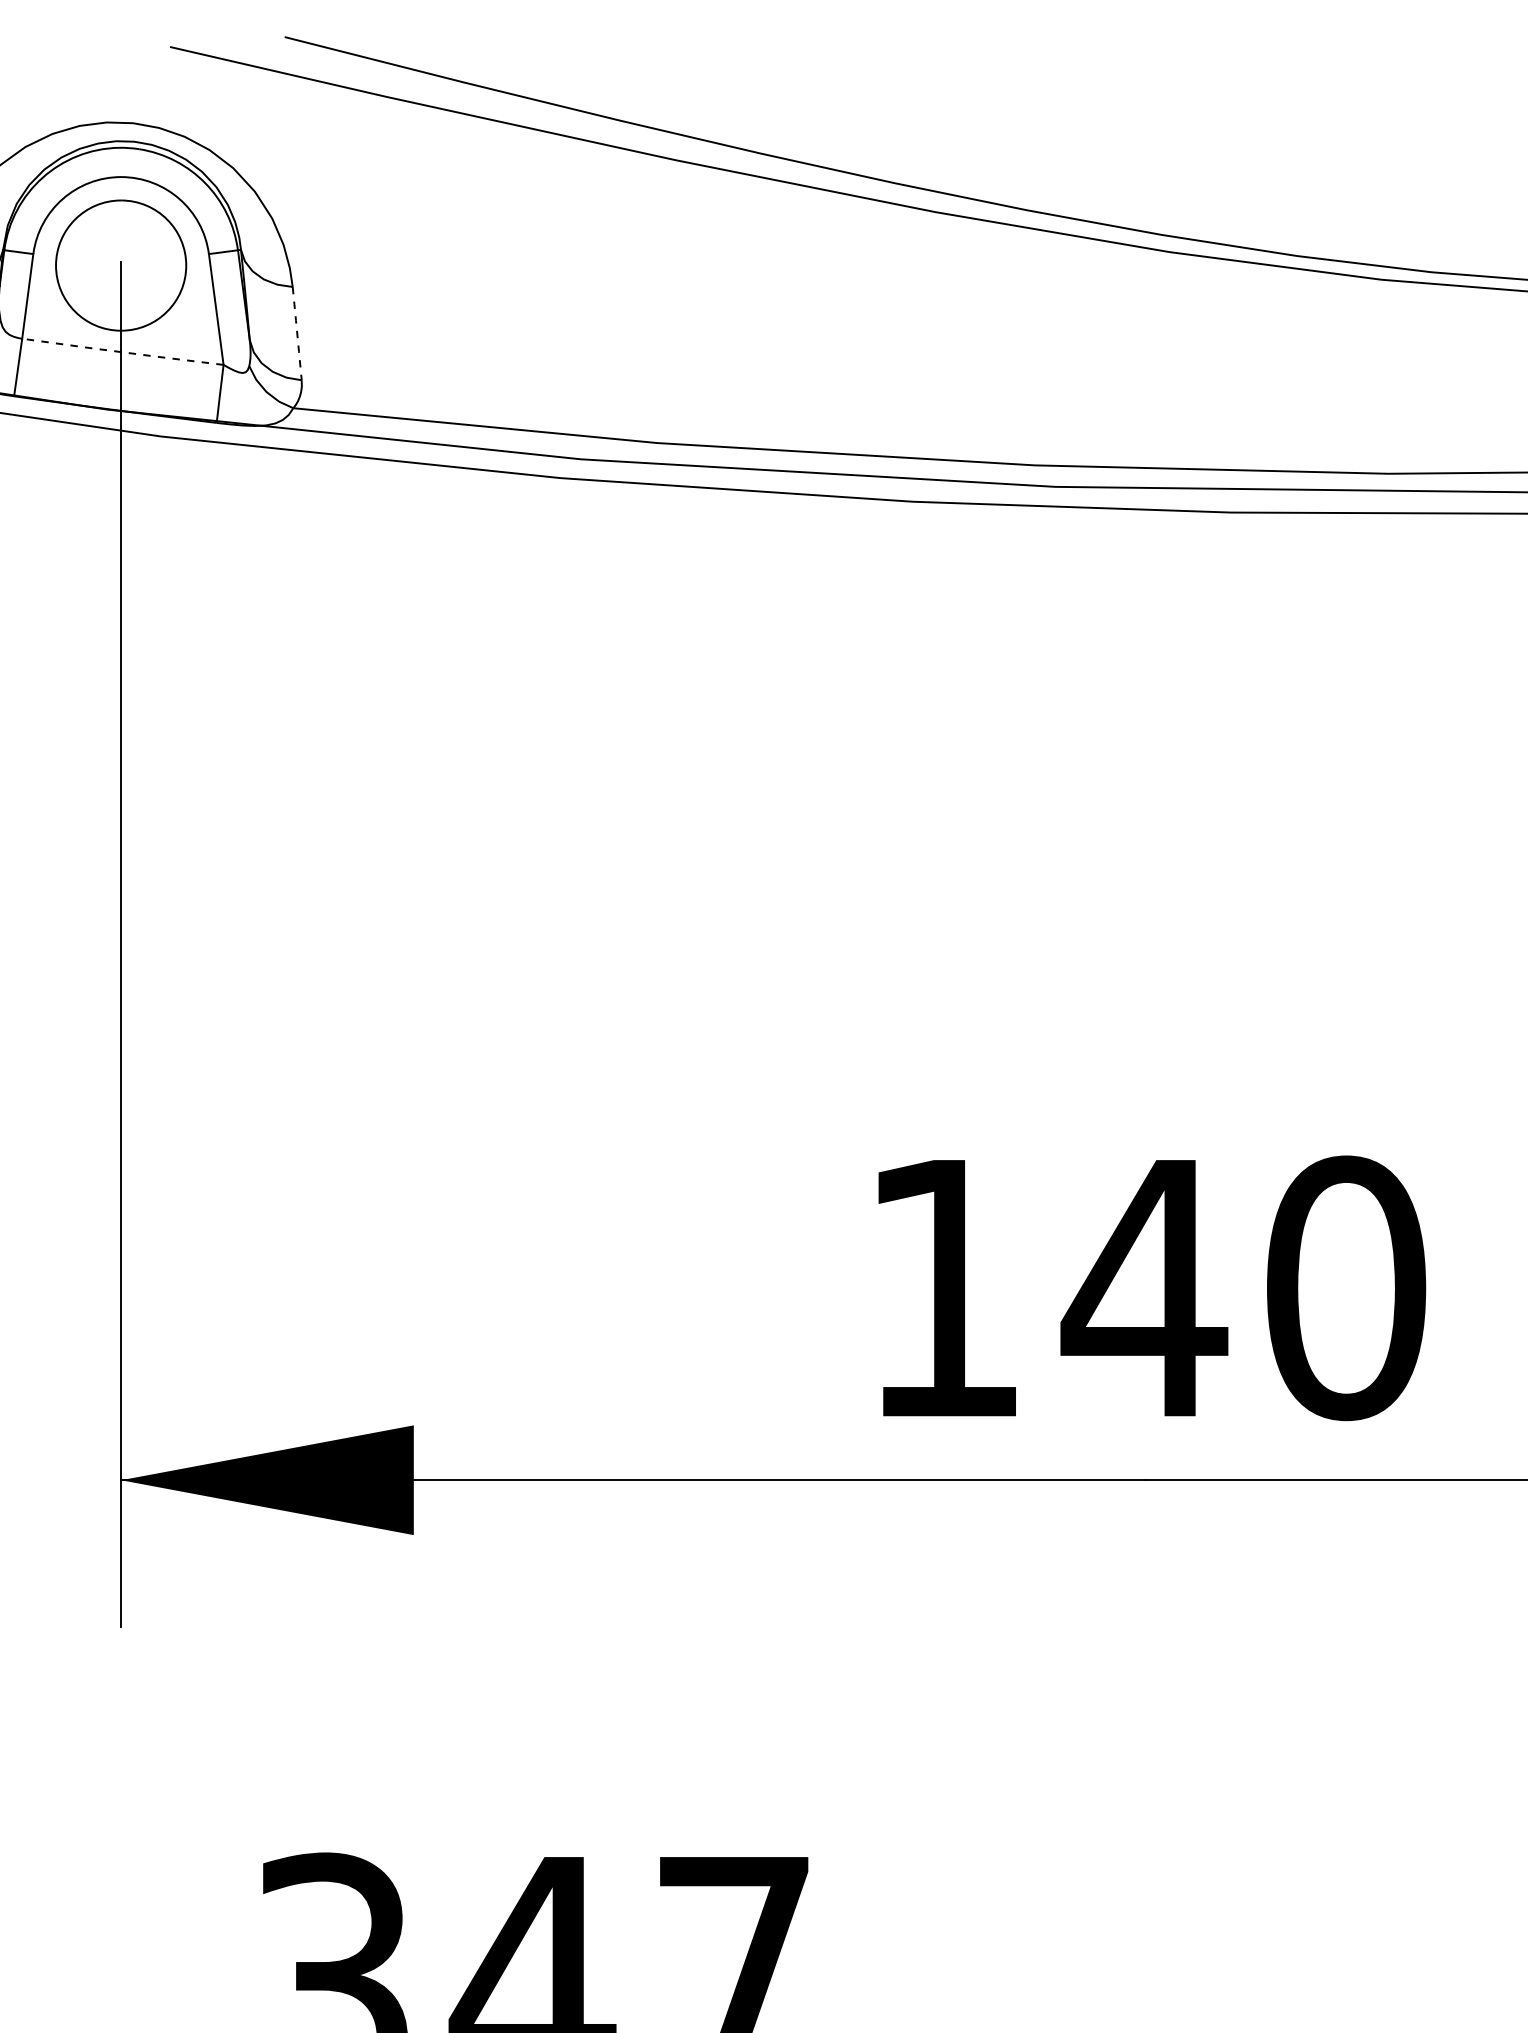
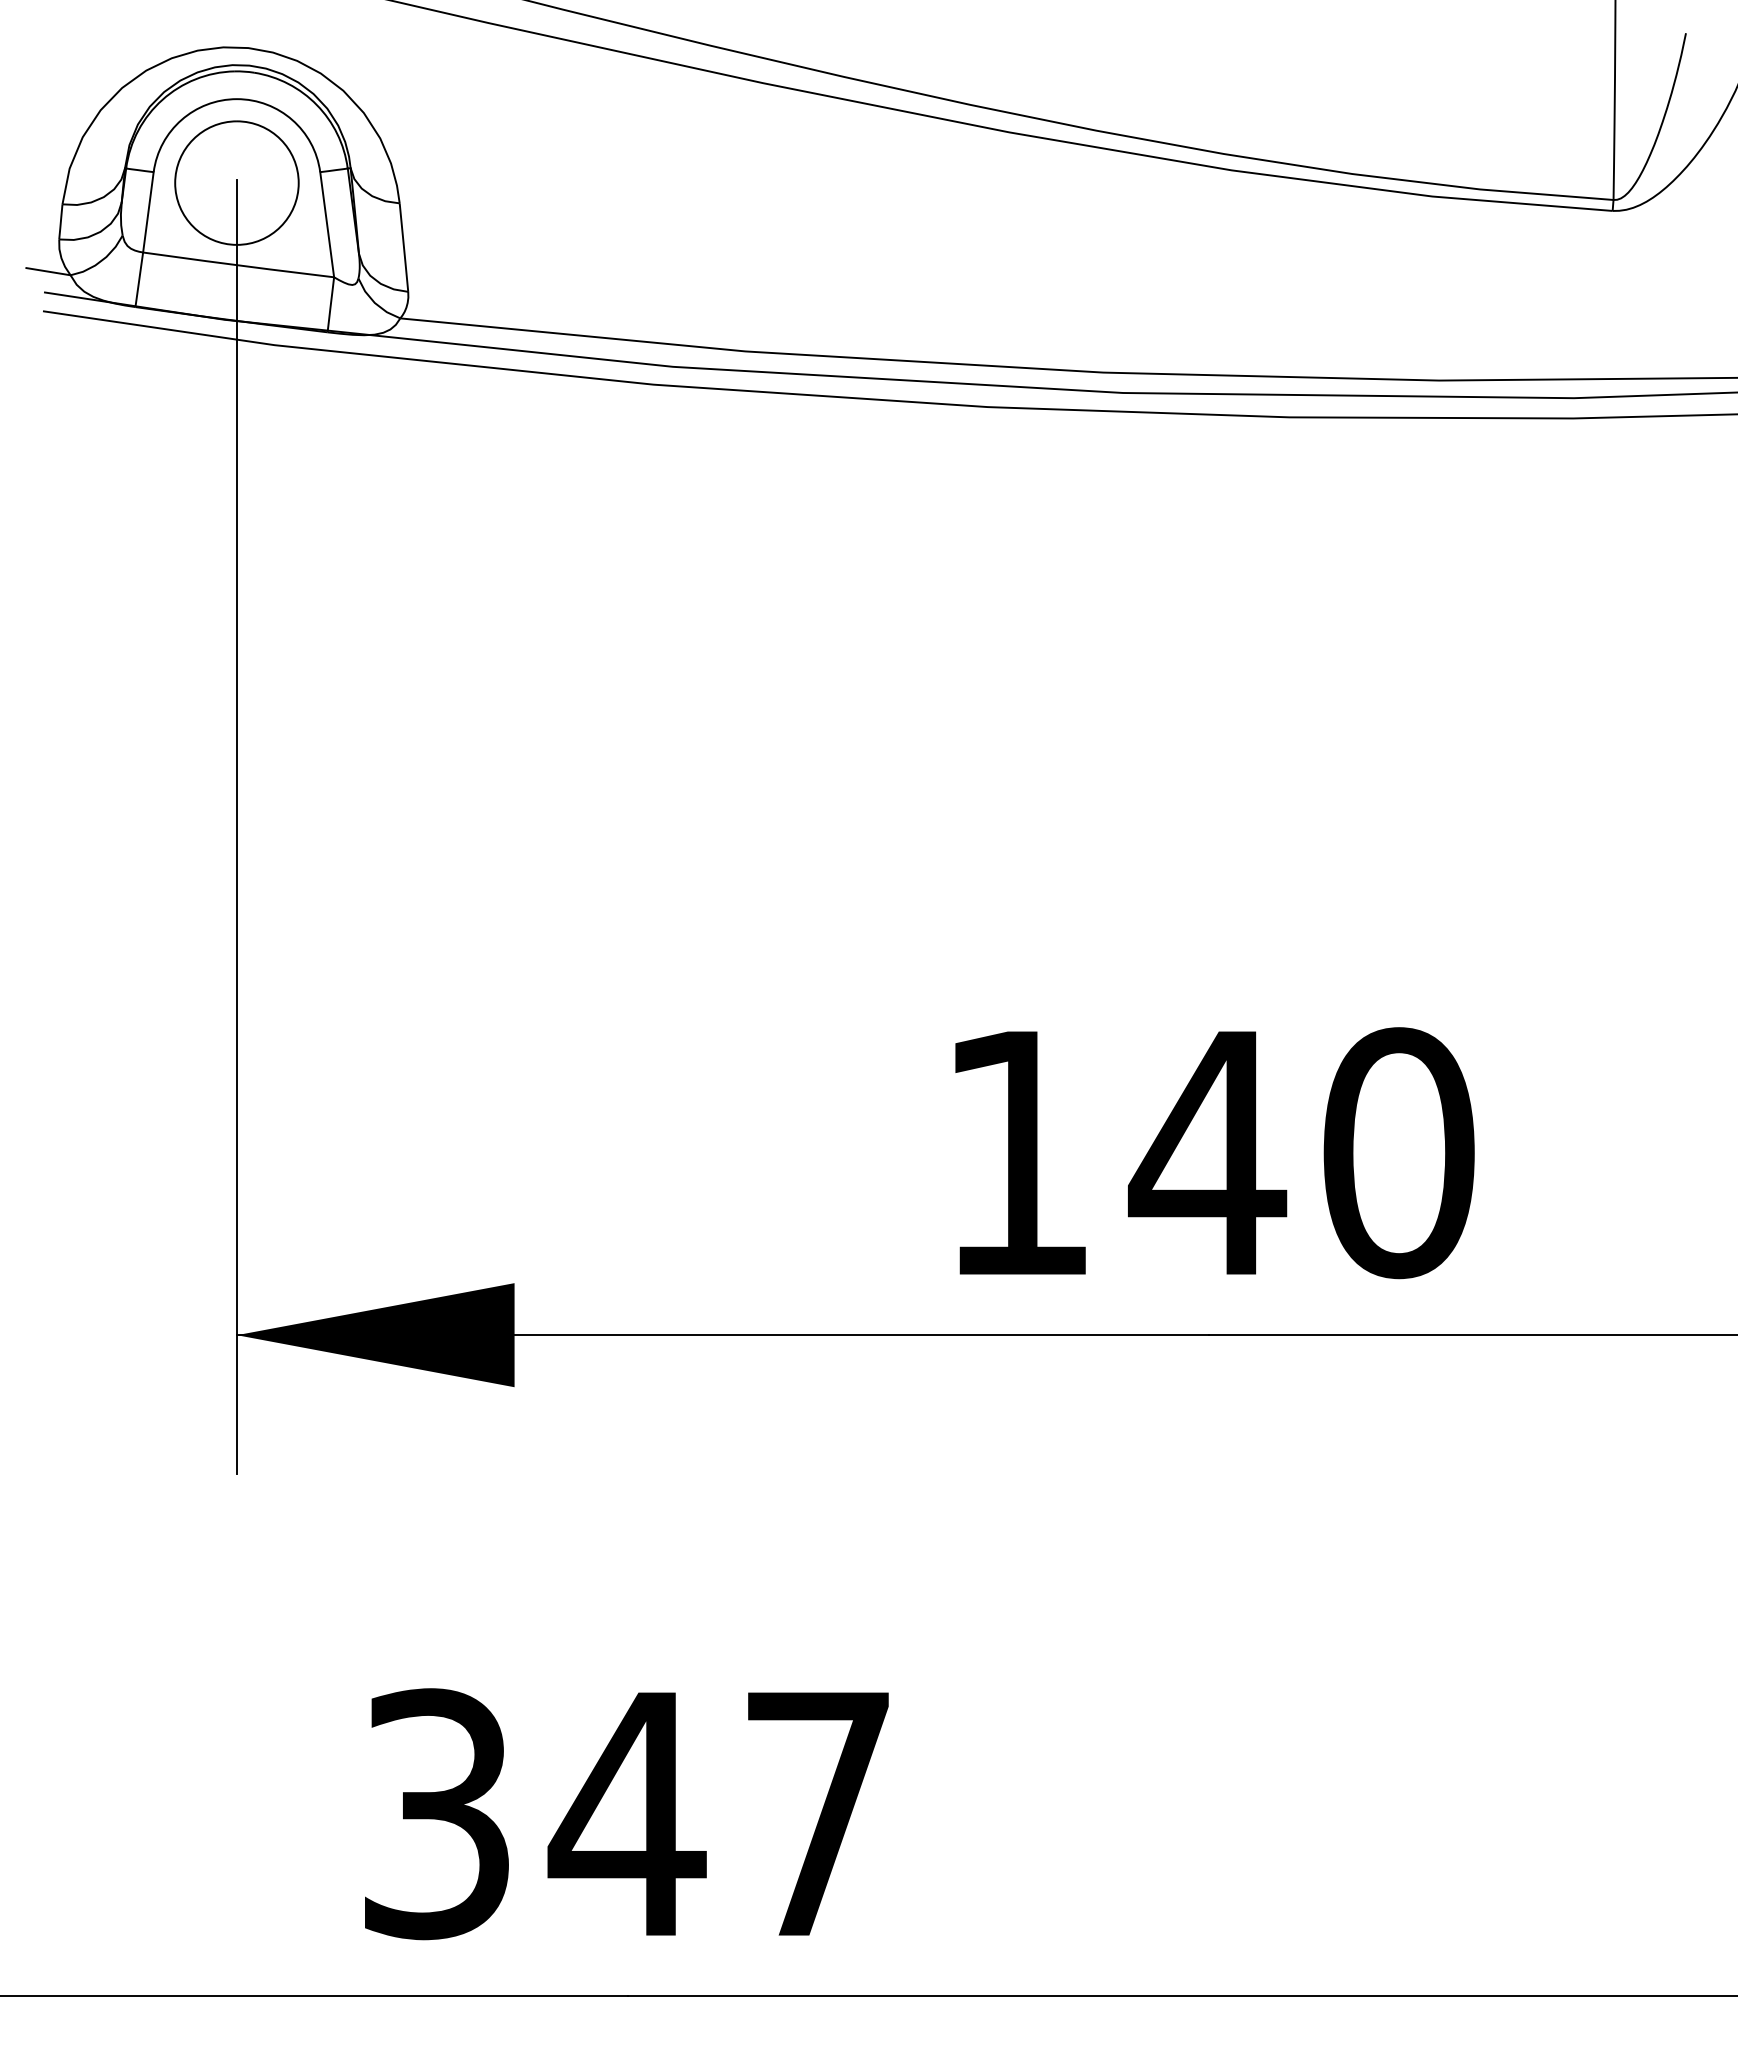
line: (297, 334) -> (404, 248), dashed -> solid
line: (121, 352) -> (237, 265), dashed -> solid

